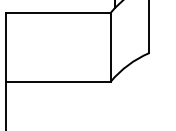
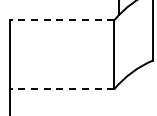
line: (58, 12) -> (62, 19), solid -> dashed
line: (58, 81) -> (62, 88), solid -> dashed

